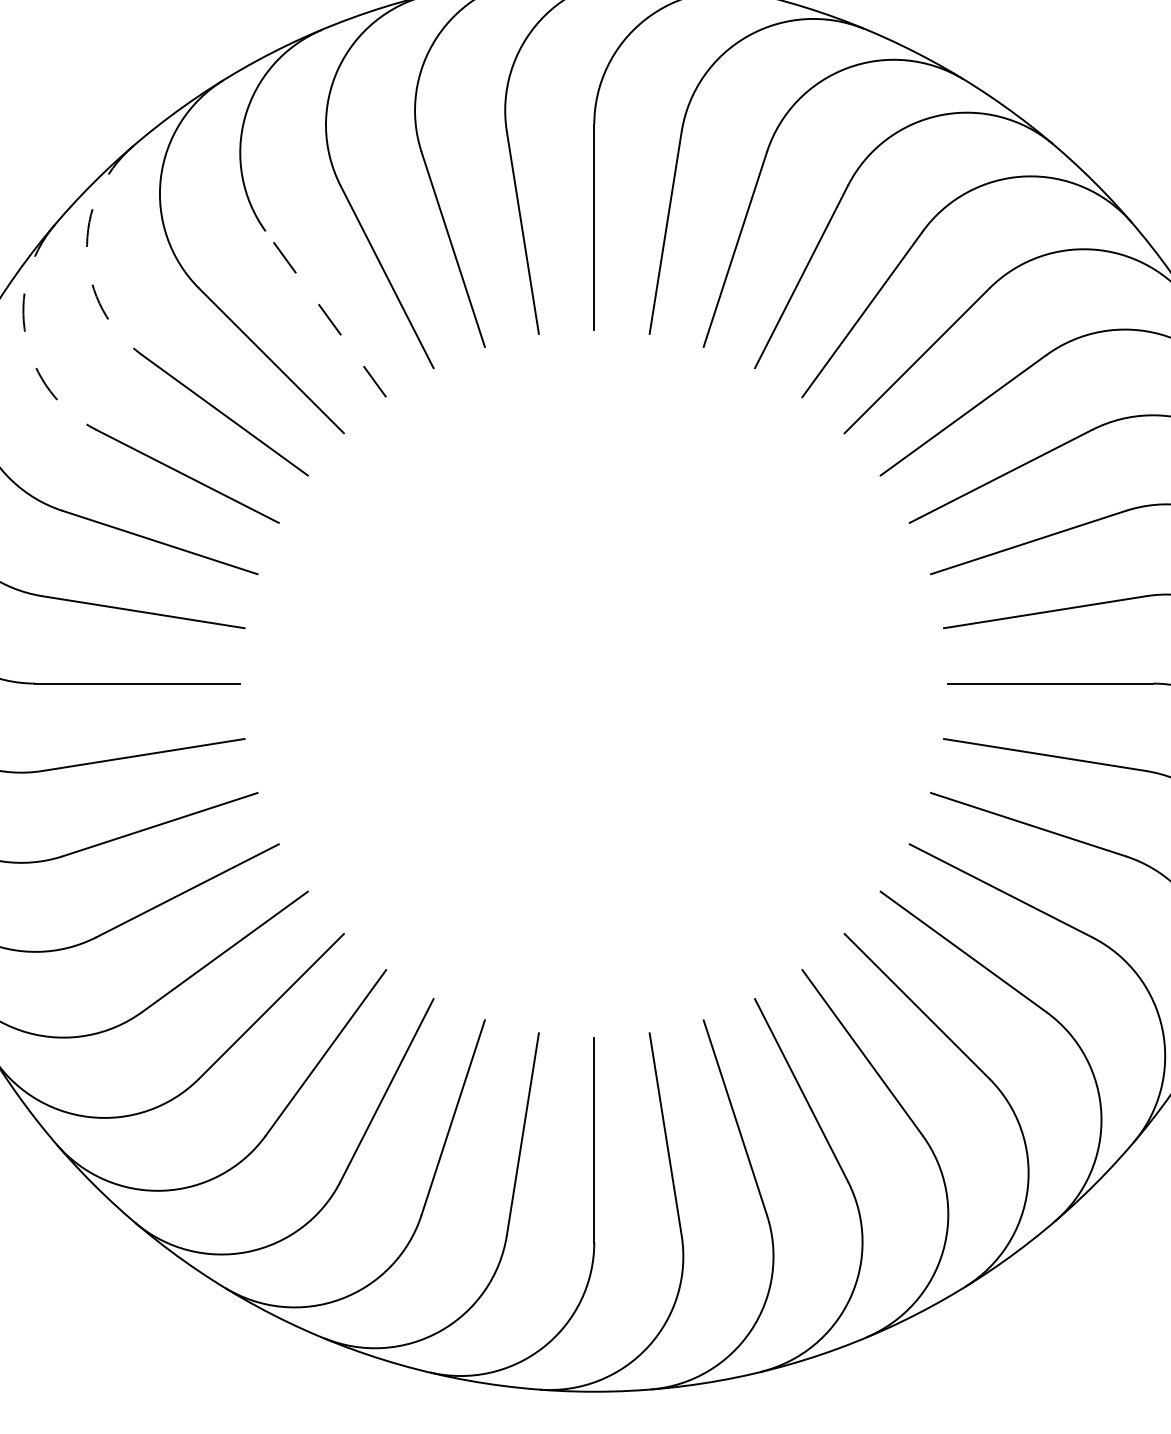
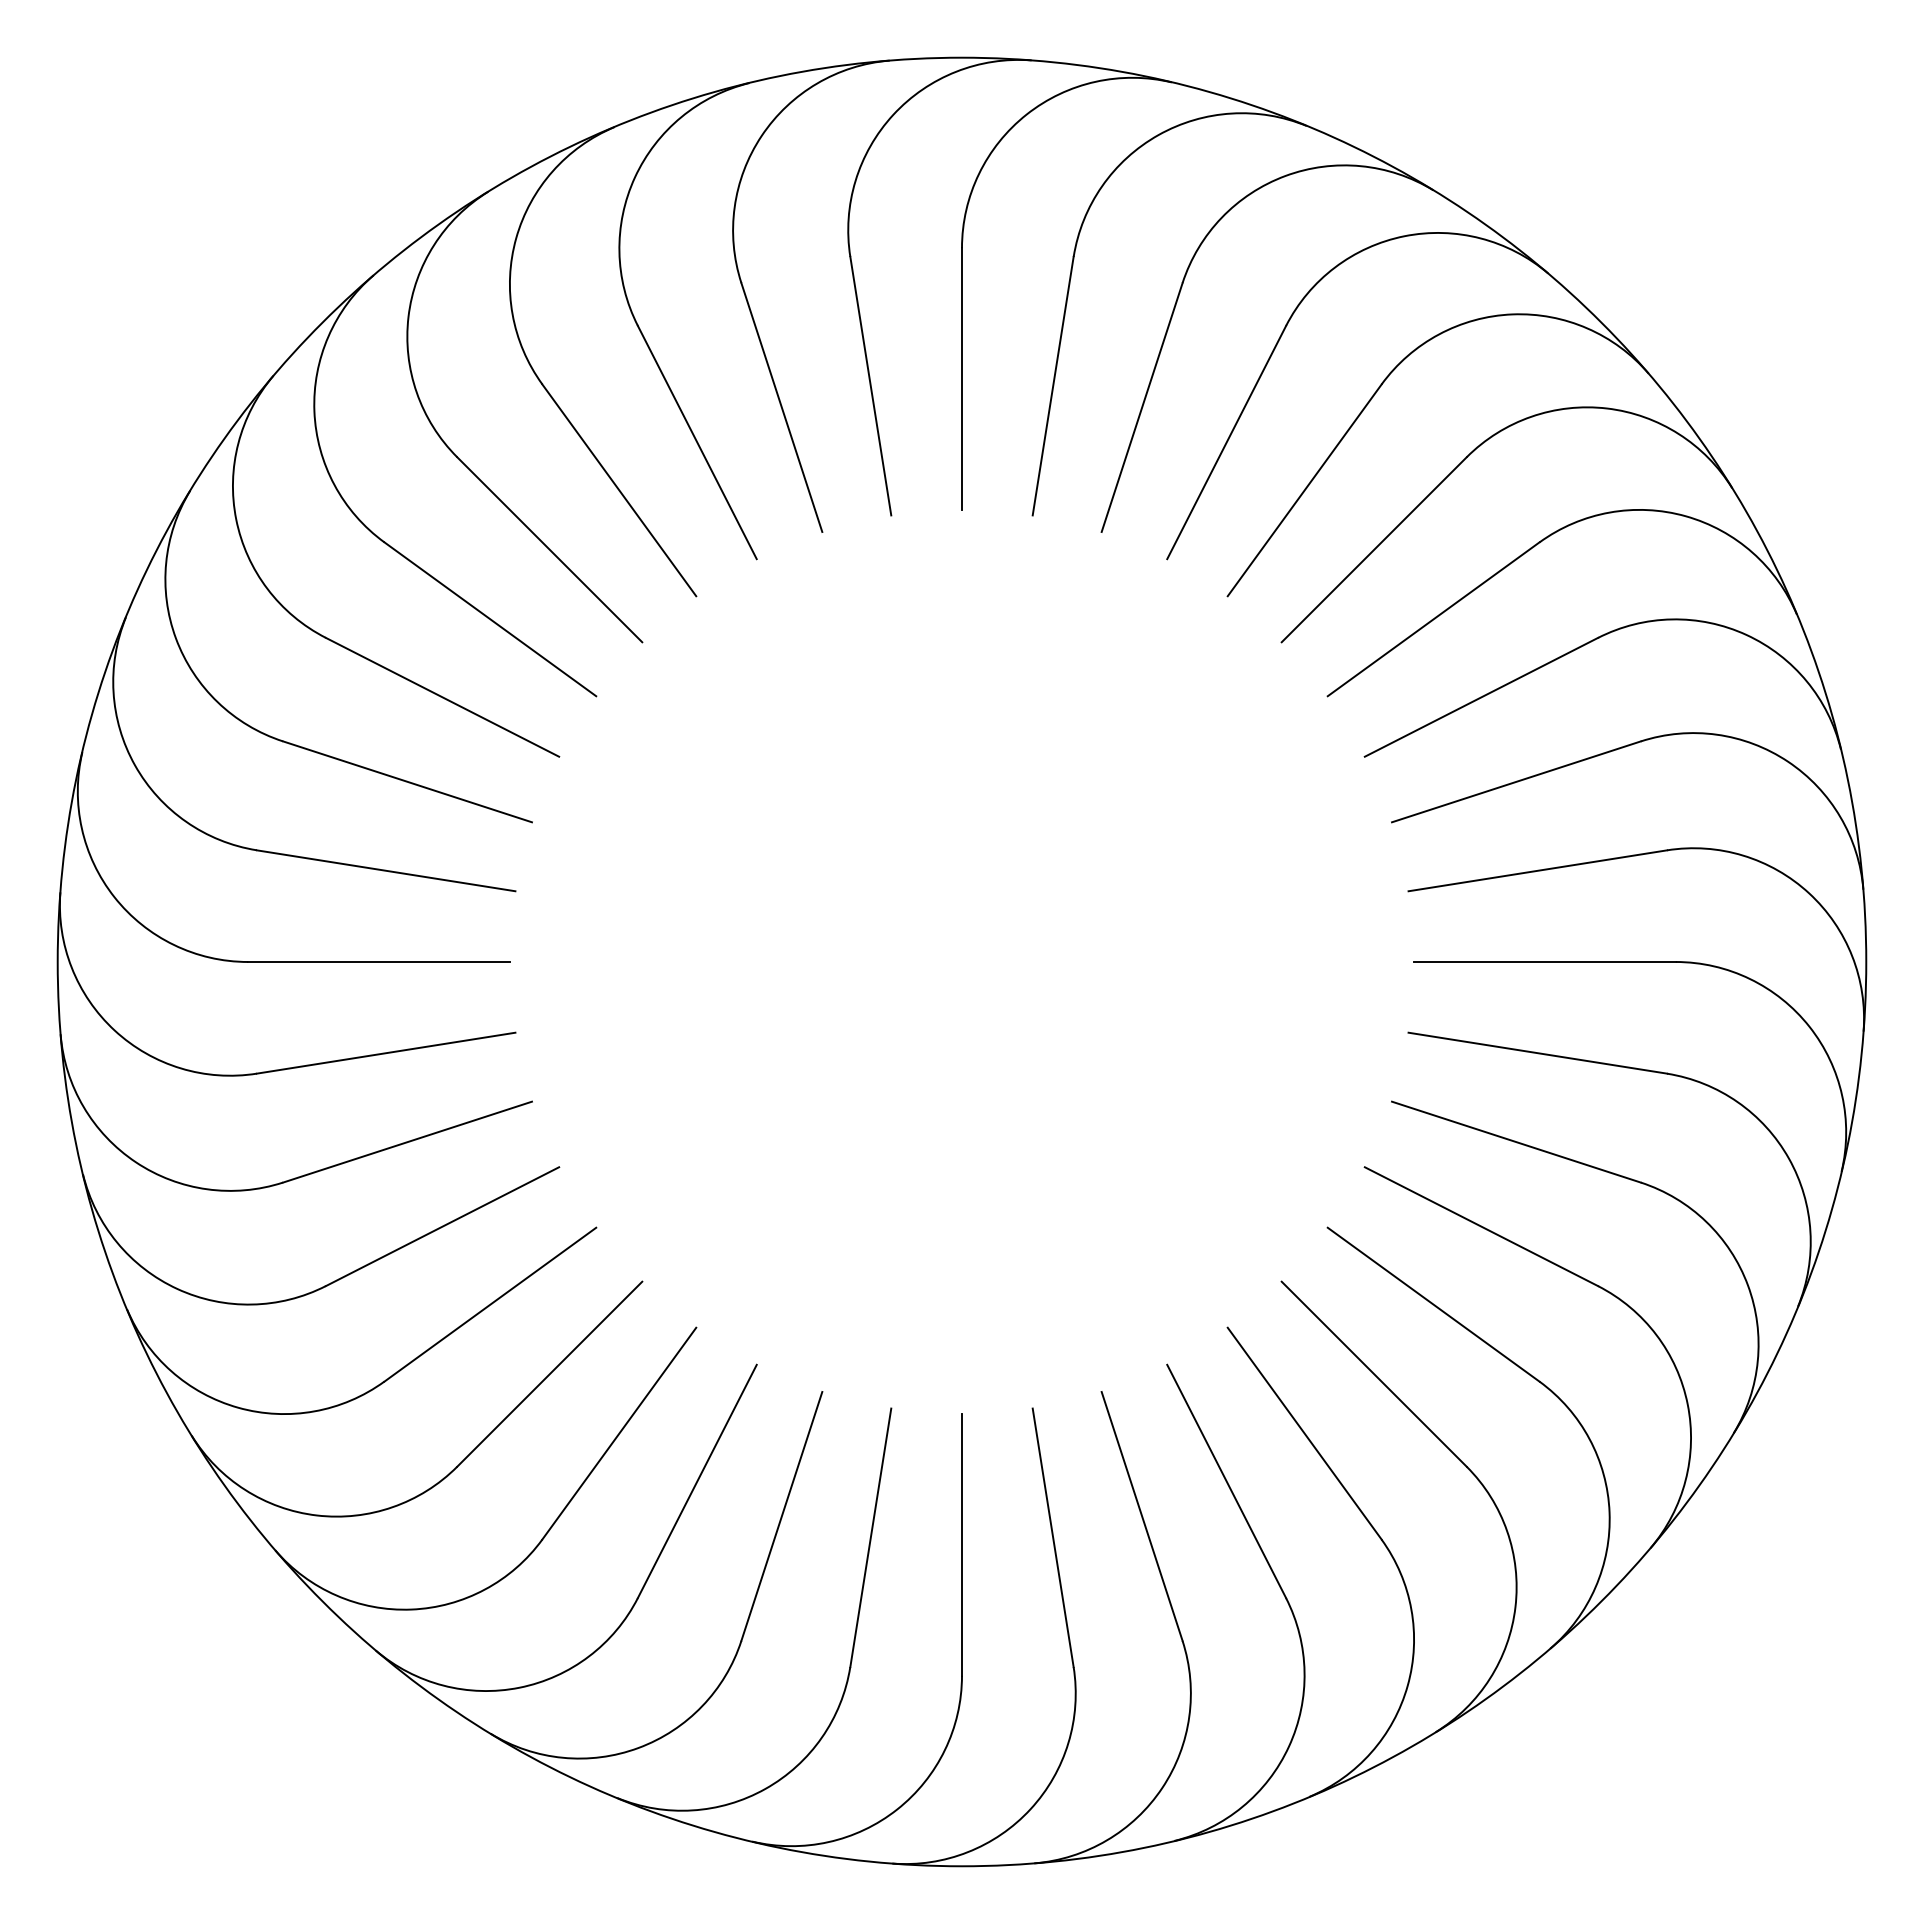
arc: (87, 252) -> (314, 411), dashed -> solid
line: (326, 314) -> (619, 490), dashed -> solid
arc: (26, 337) -> (236, 519), dashed -> solid

